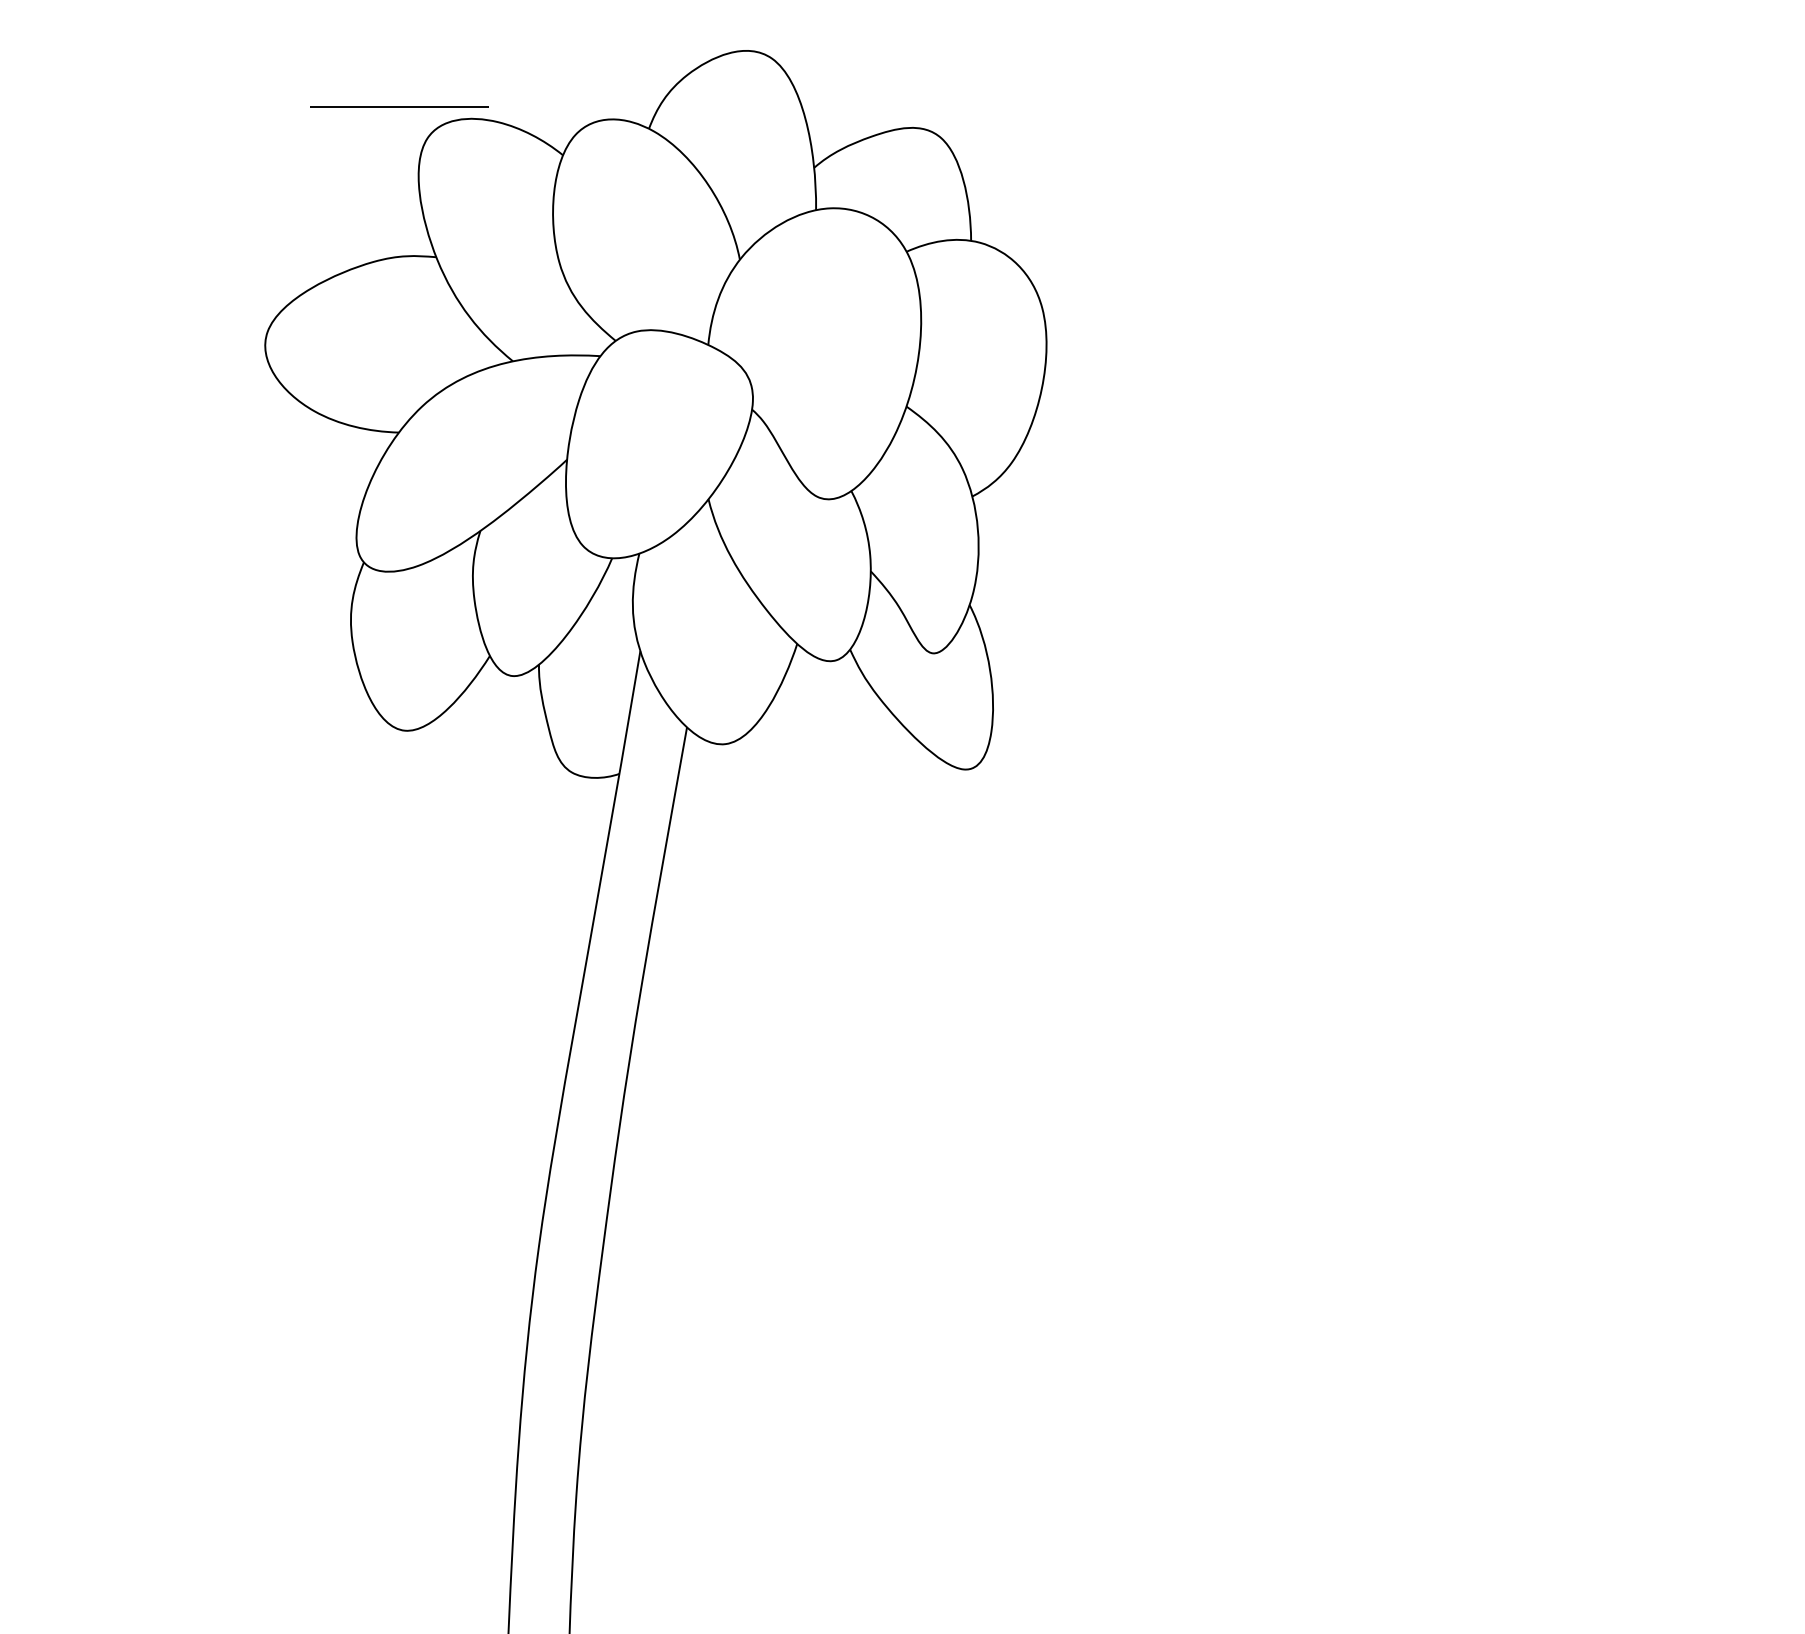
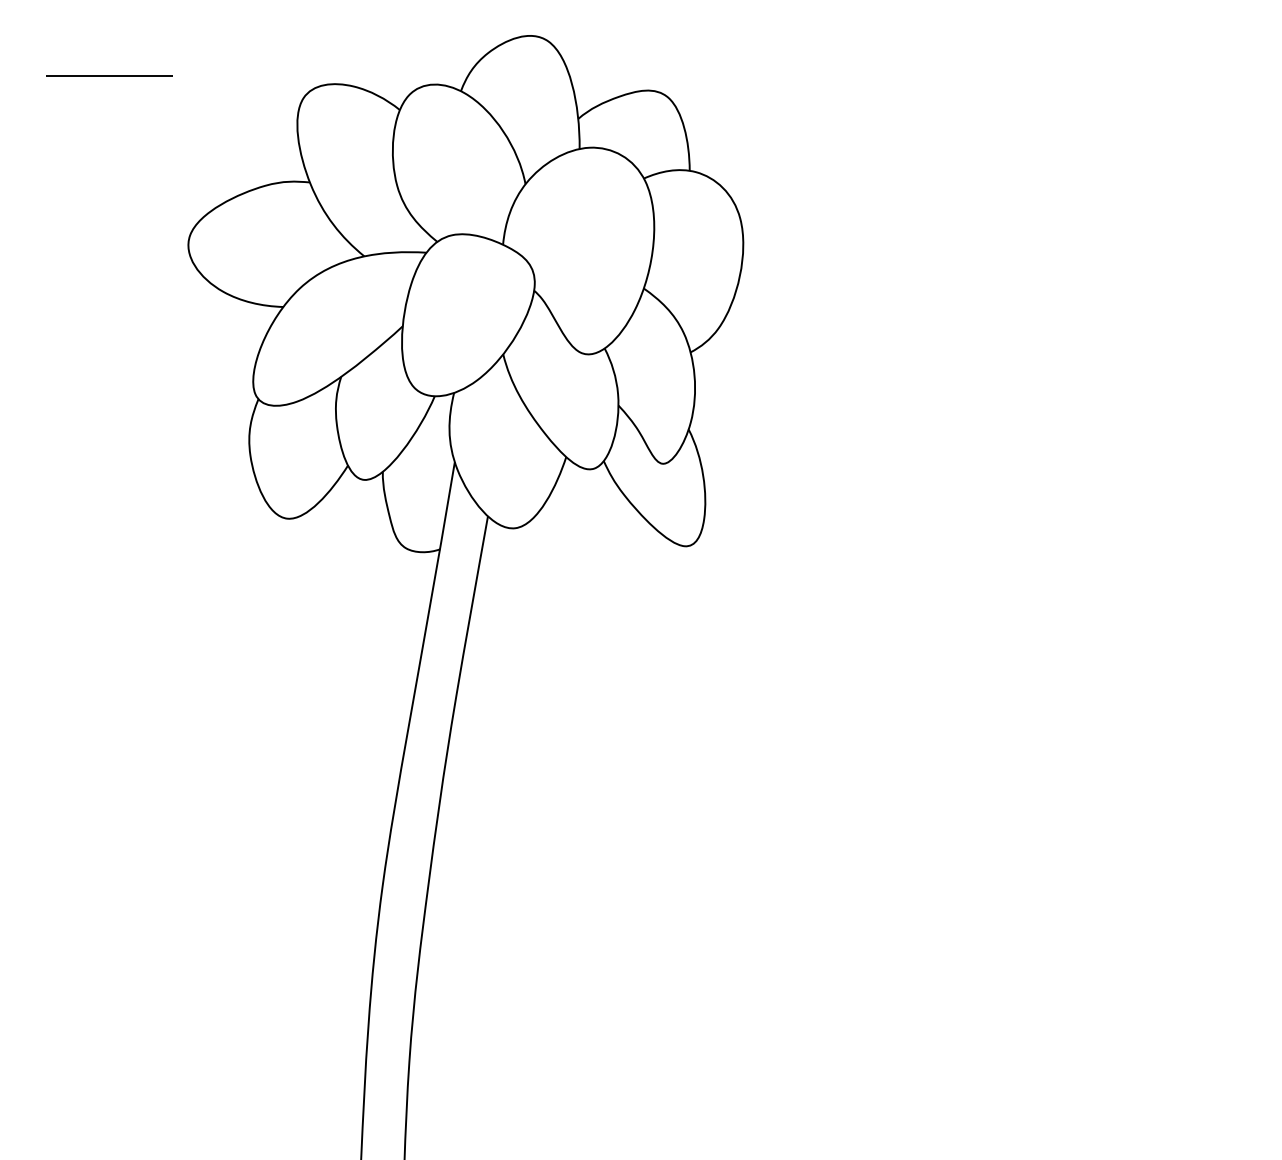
line: (399, 106) -> (109, 75), moved

